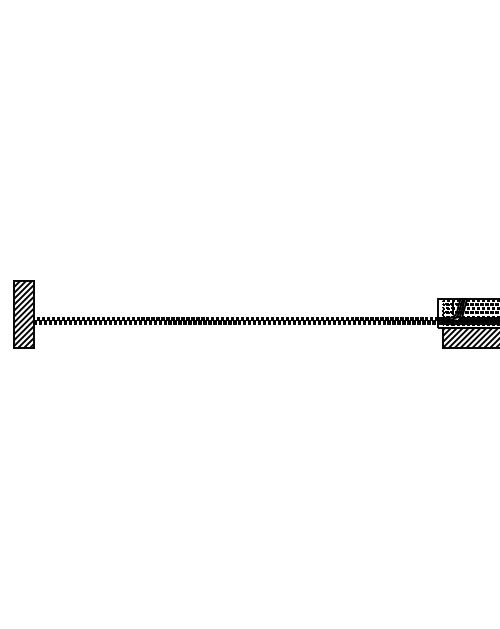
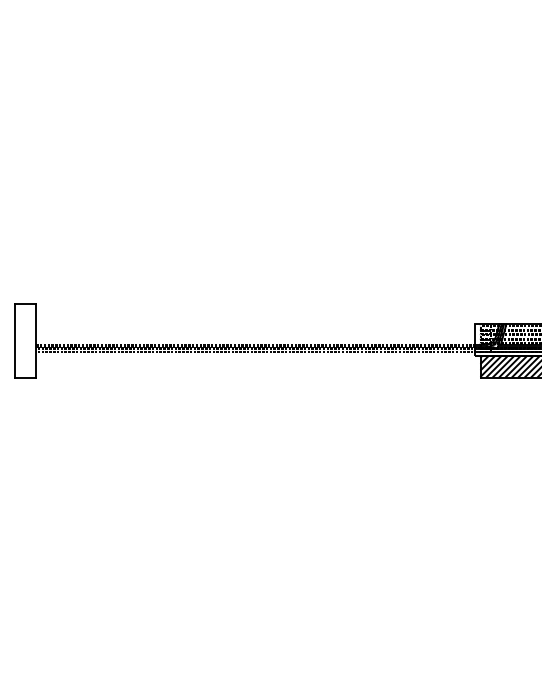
hatch: (23, 314) -> (25, 340), removed

